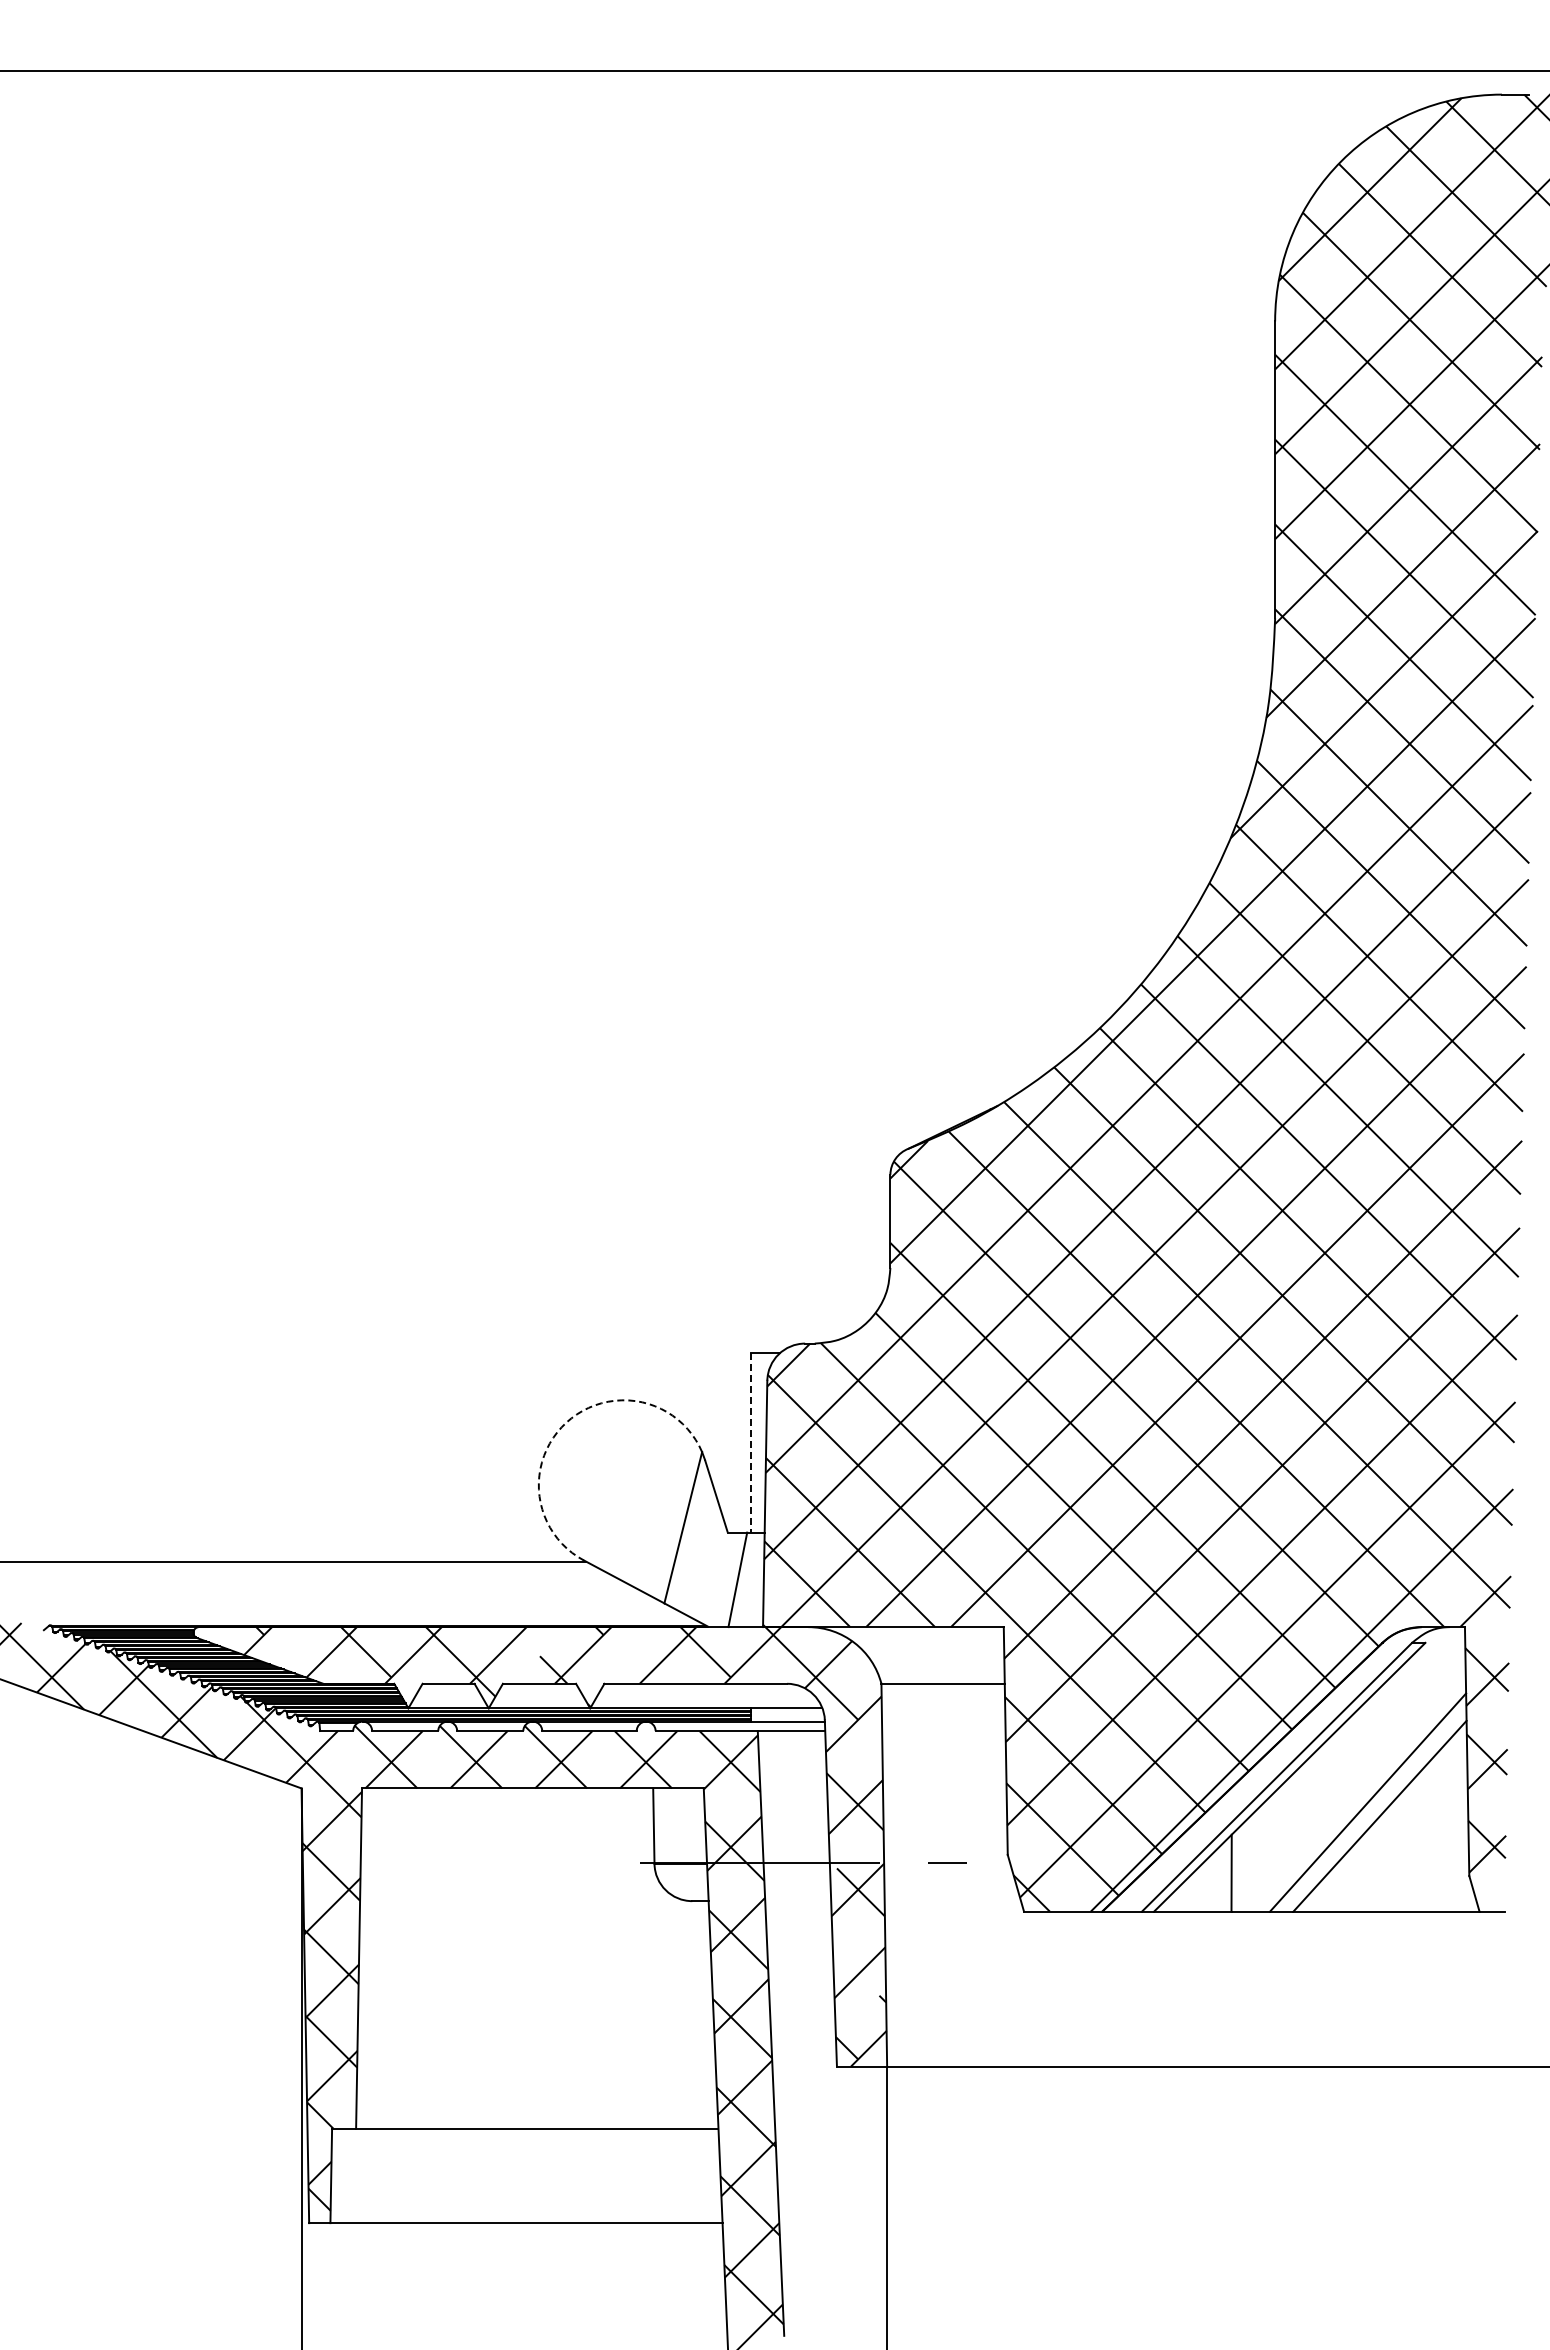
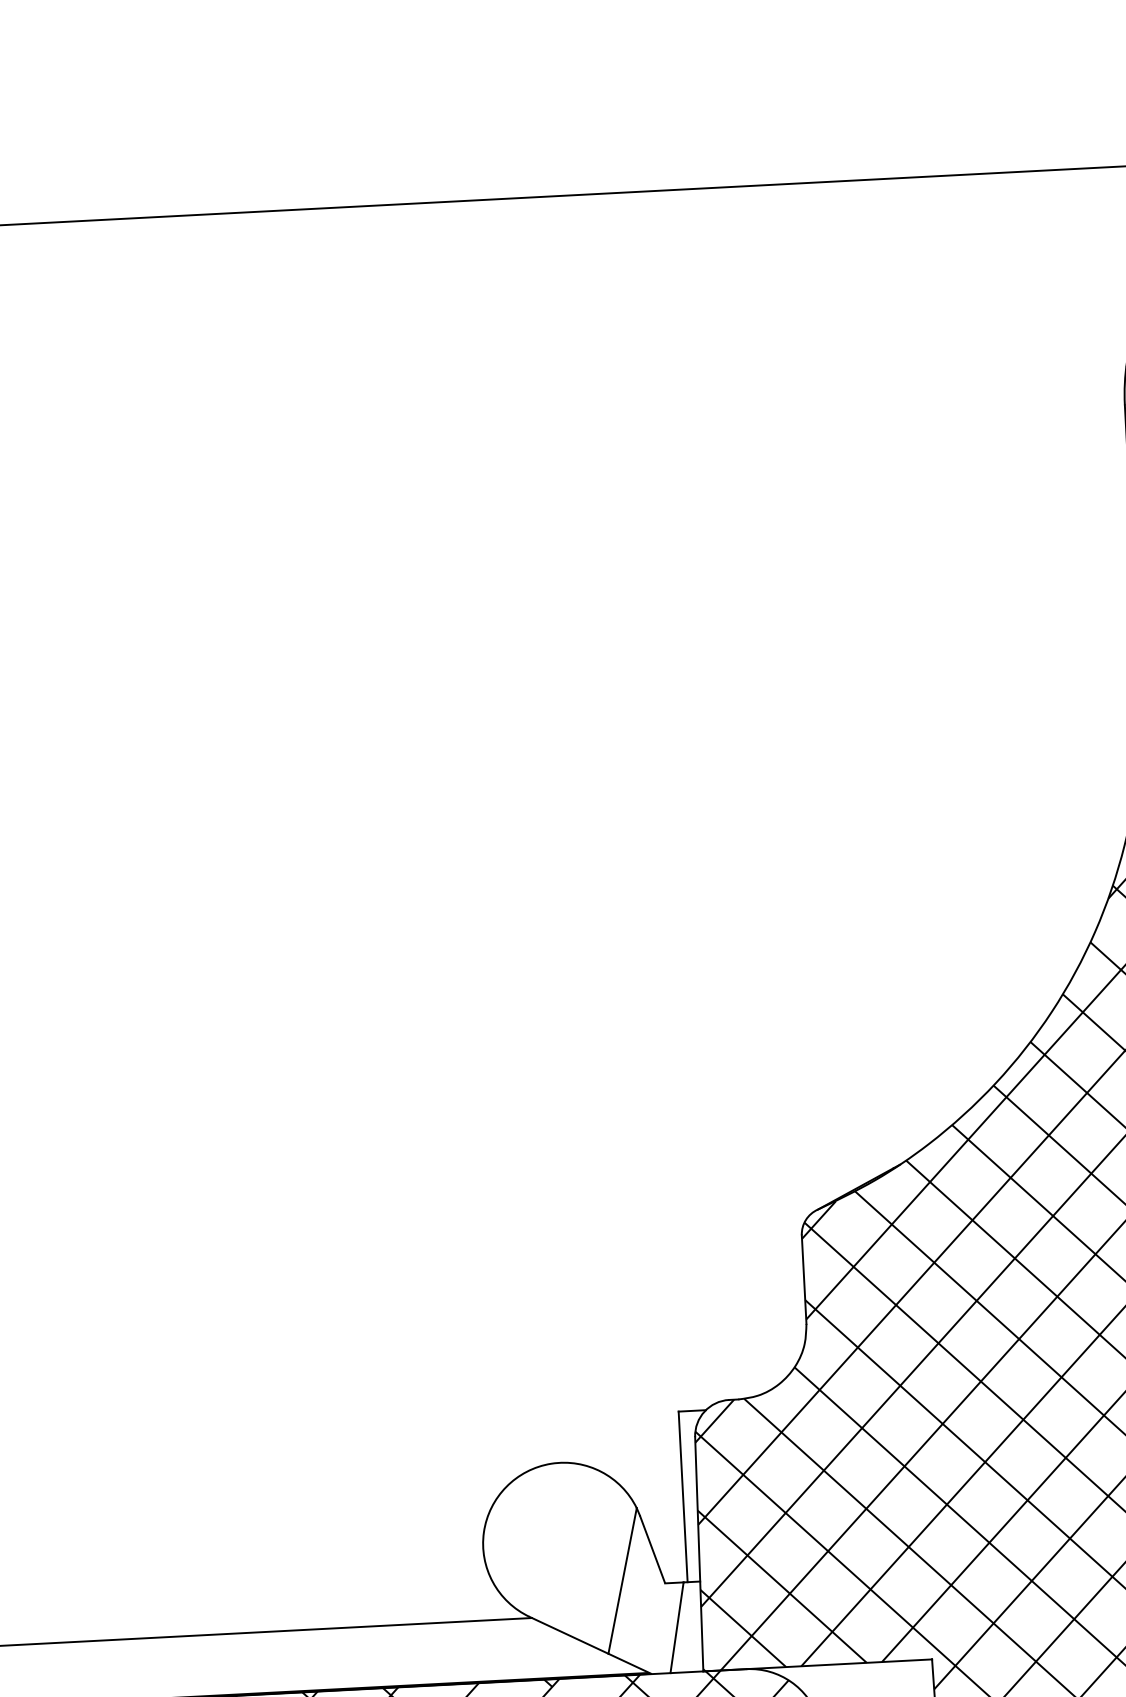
arc: (566, 1422) -> (506, 1486), dashed -> solid
line: (751, 1442) -> (683, 1496), dashed -> solid

